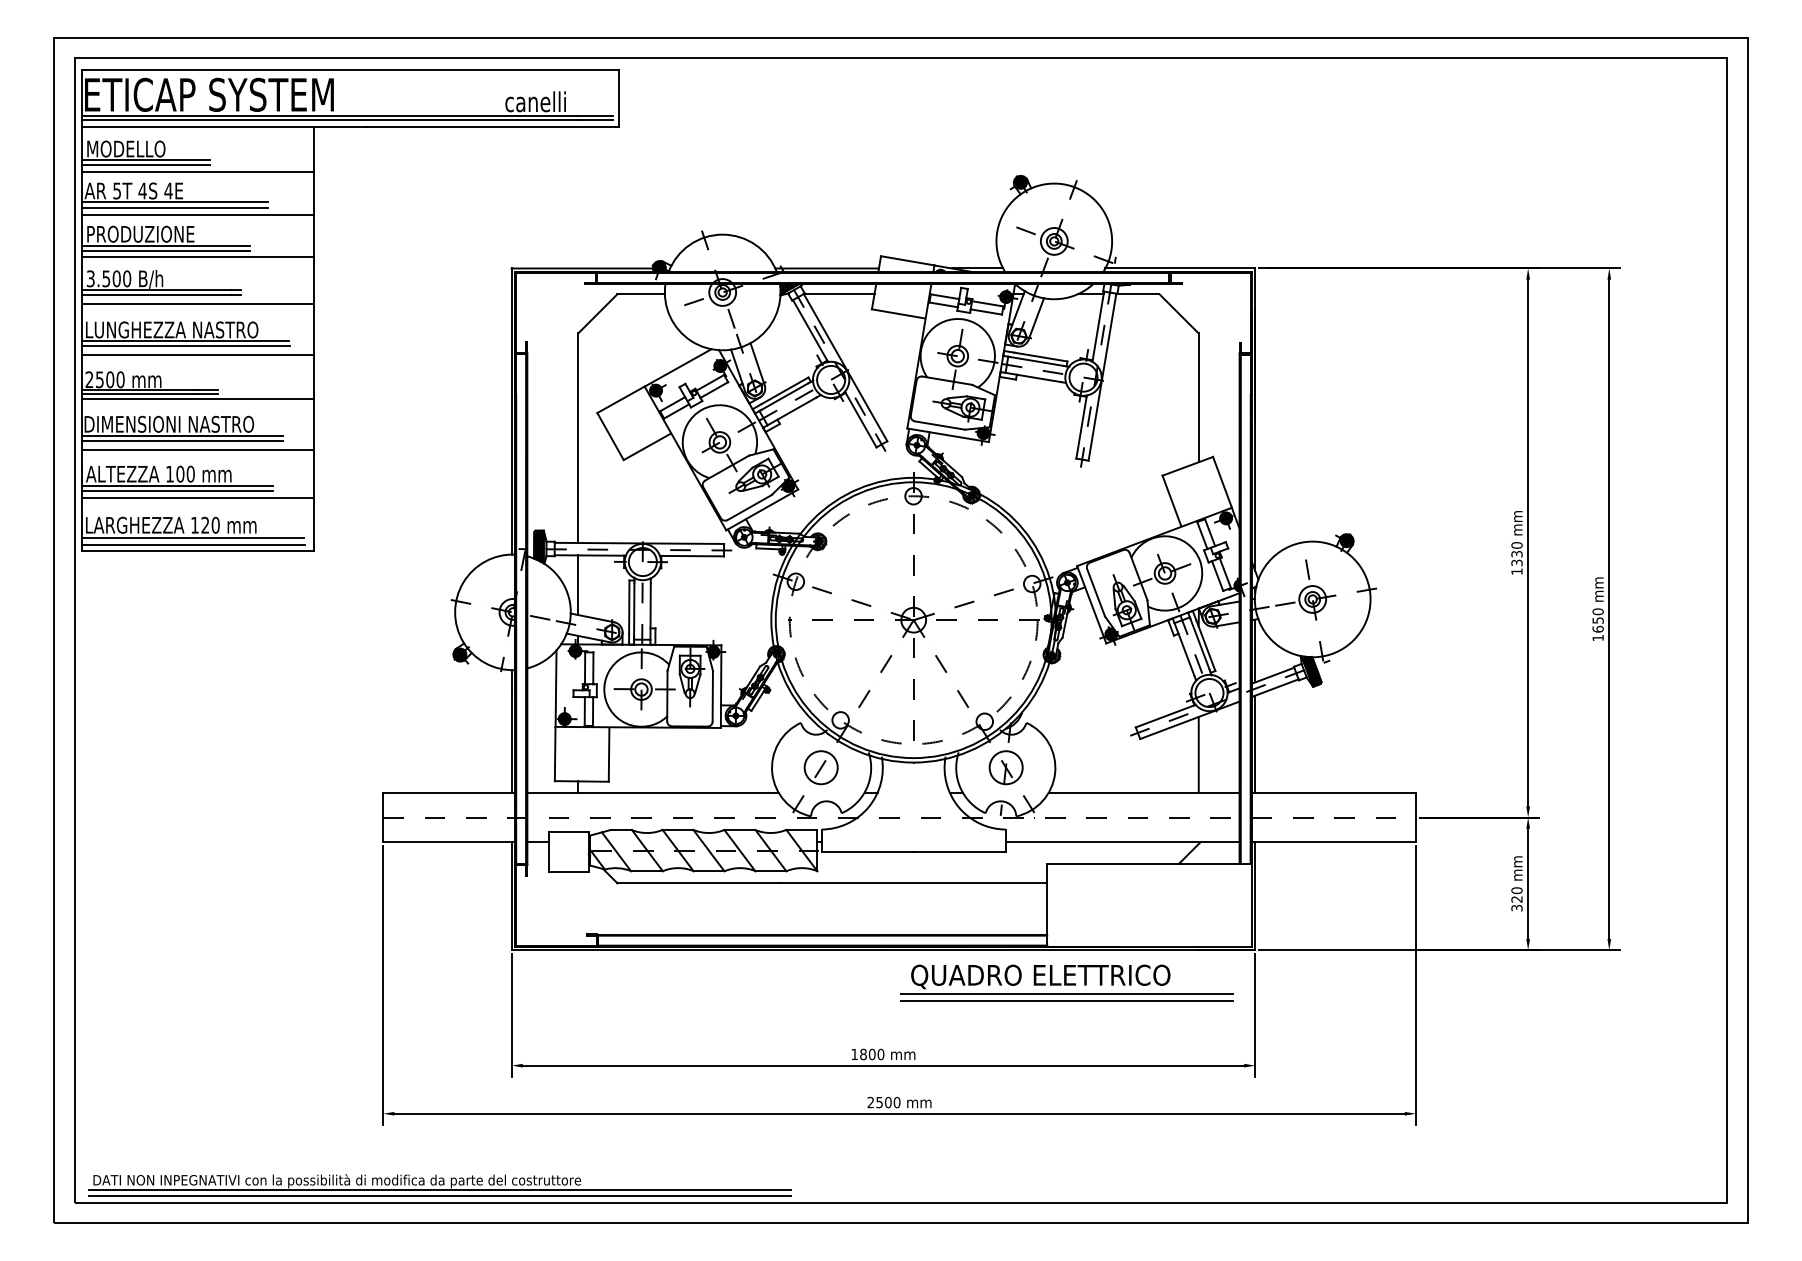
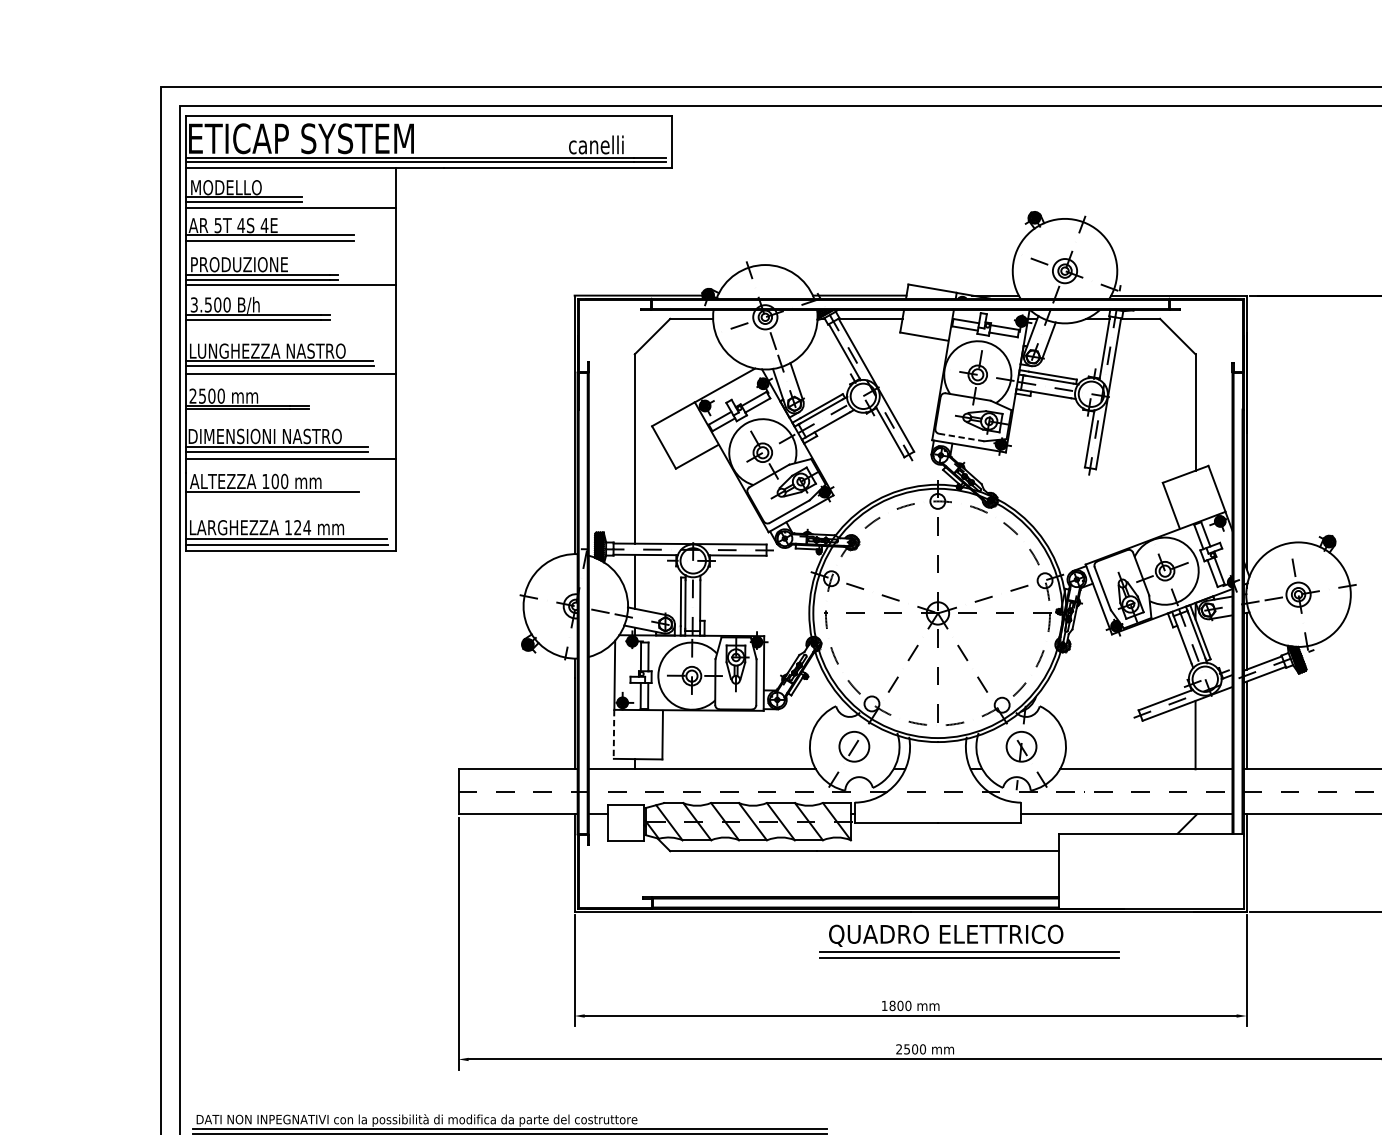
line: (198, 215) -> (291, 247), removed
line: (198, 304) -> (291, 328), removed
line: (198, 399) -> (291, 413), removed
line: (939, 425) -> (961, 437), solid -> dashed
line: (176, 491) -> (271, 497), removed
line: (198, 498) -> (291, 503), removed
text: (215, 524) -> (306, 526), 120 -> 124
line: (555, 754) -> (614, 734), solid -> dashed
part: (1066, 982) -> (969, 940), moved

